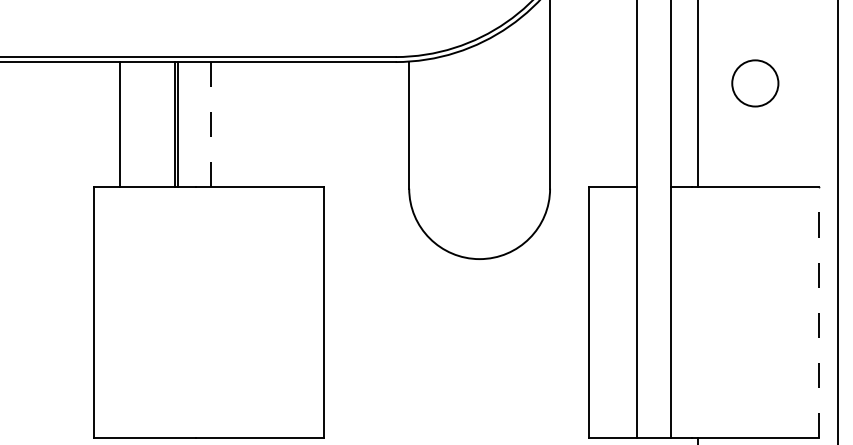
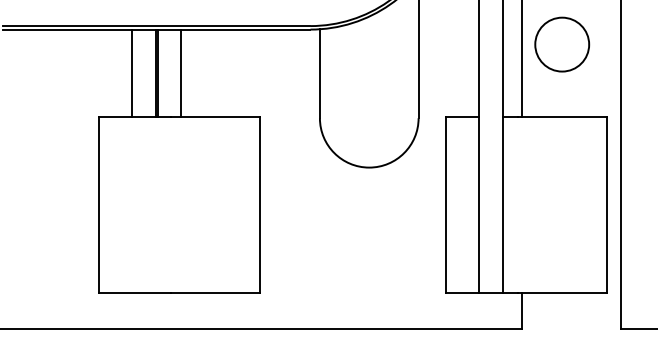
circle: (755, 83) -> (562, 44), size x1.67
line: (120, 124) -> (132, 73), moved
line: (211, 124) -> (181, 73), dashed -> solid
line: (819, 313) -> (607, 205), dashed -> solid

